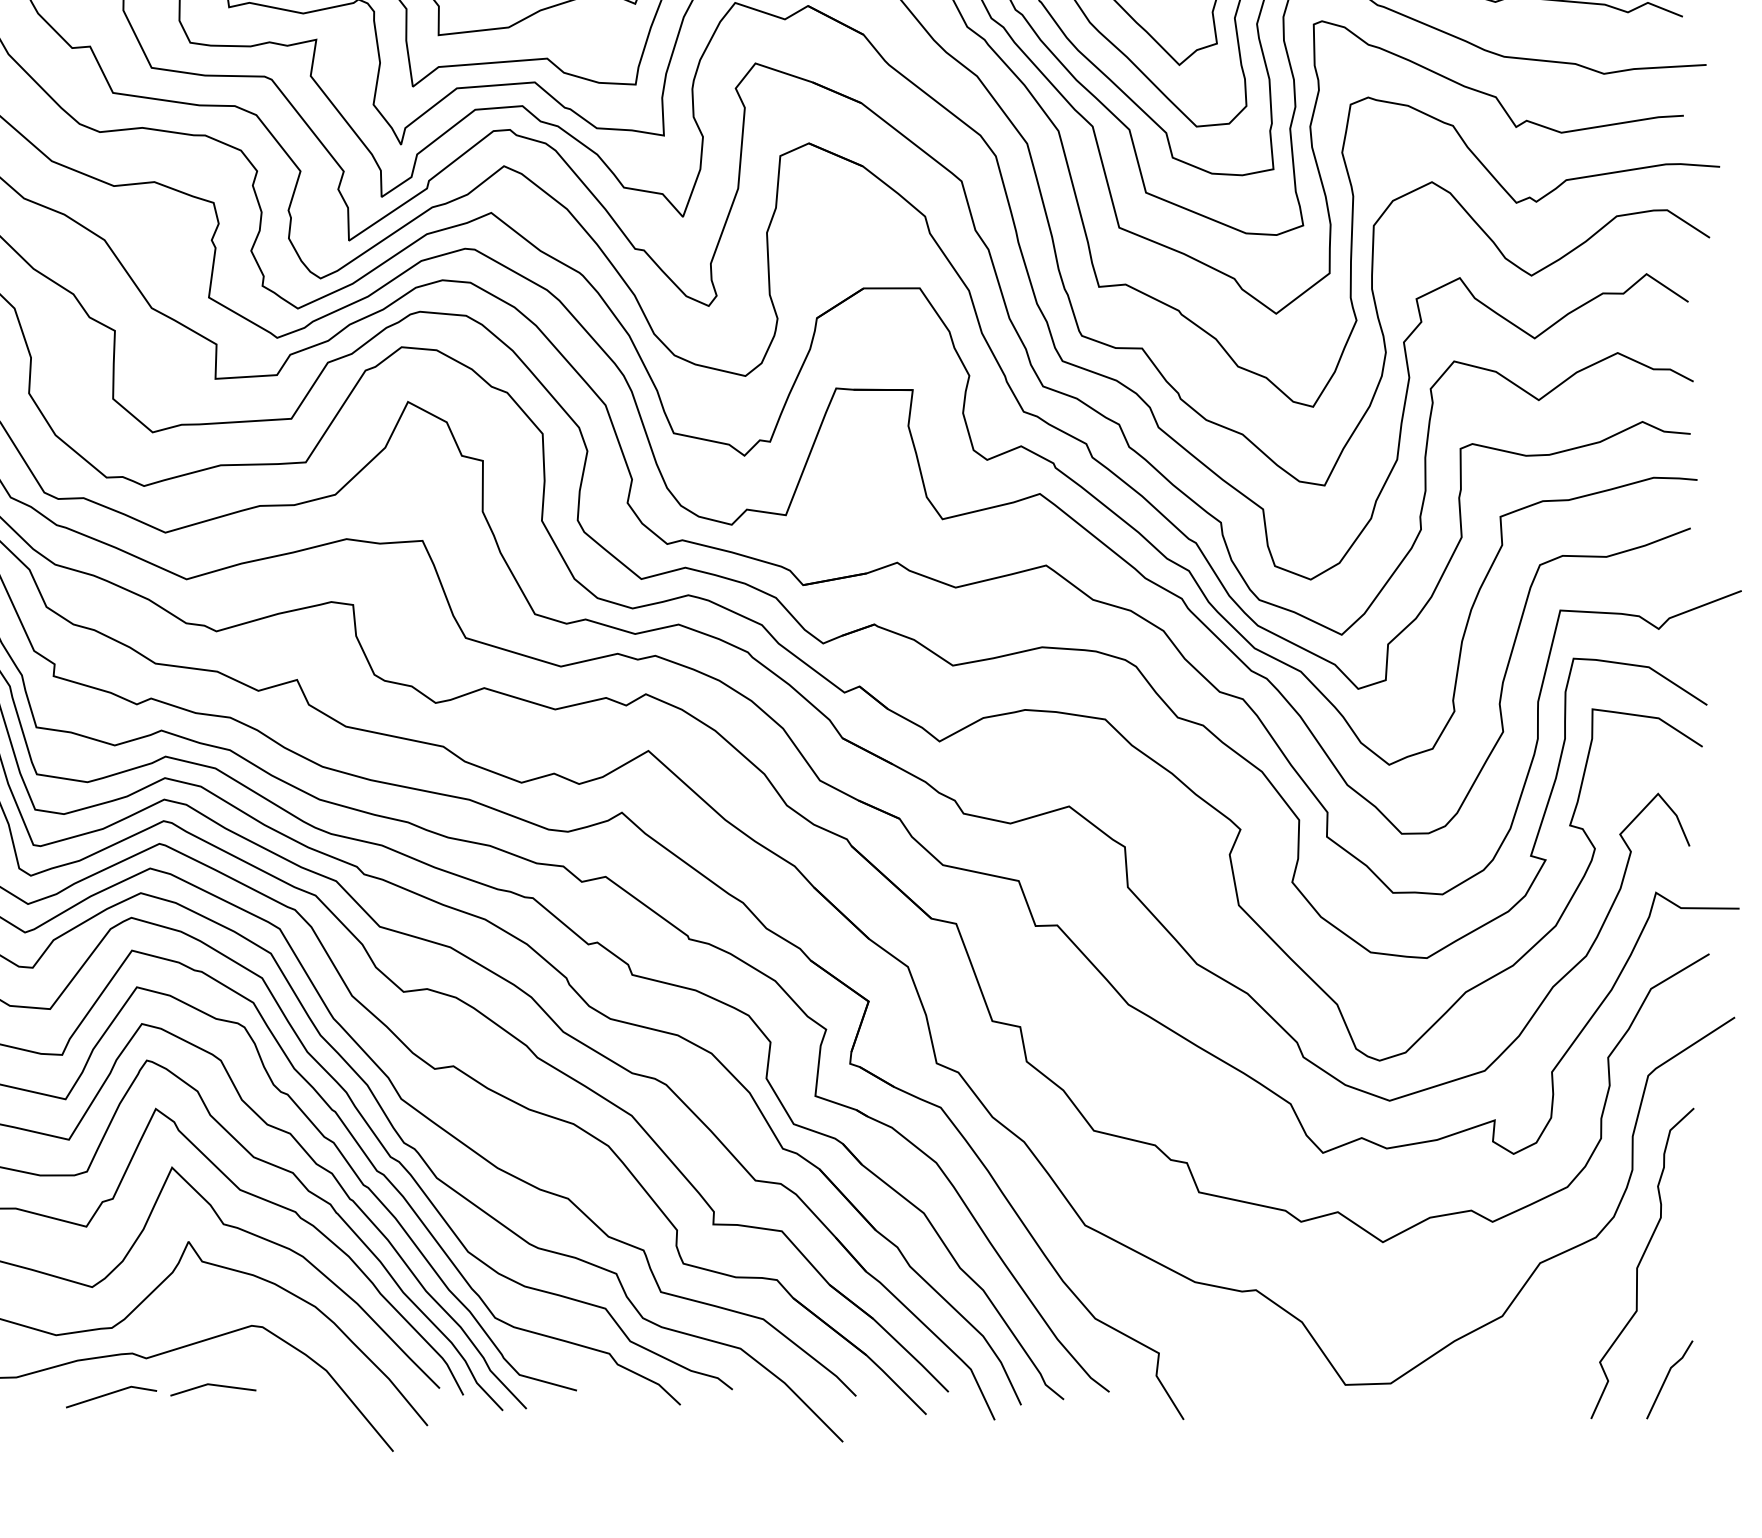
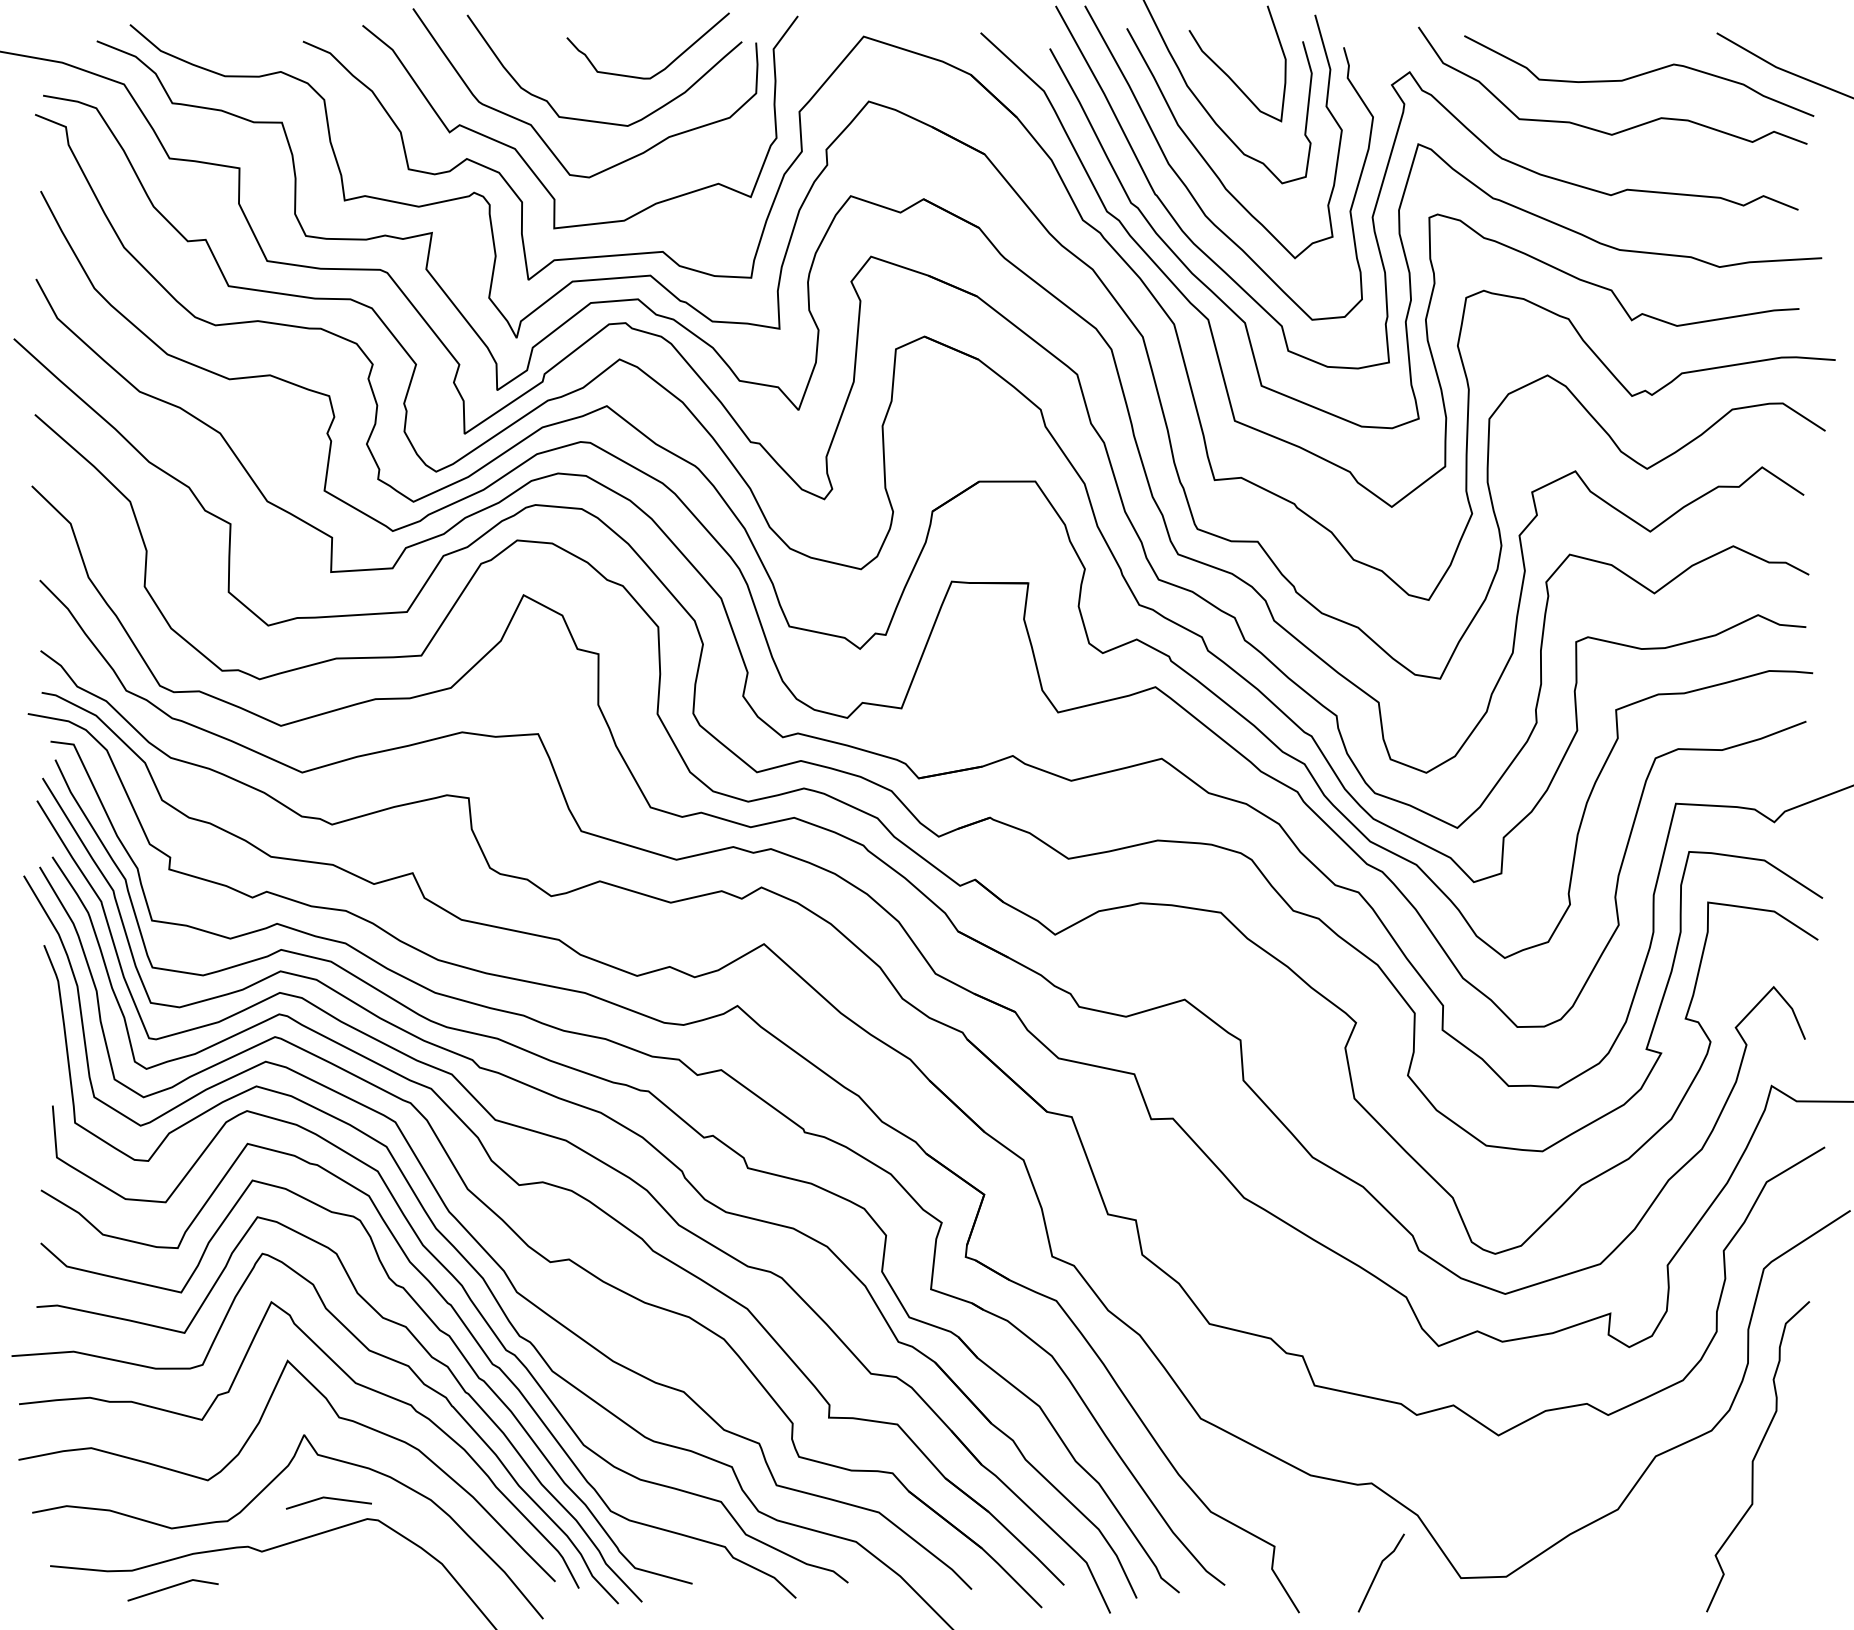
line: (1666, 1379) -> (1378, 1572), moved
line: (213, 1386) -> (329, 1499), moved
line: (108, 1395) -> (170, 1588), moved

